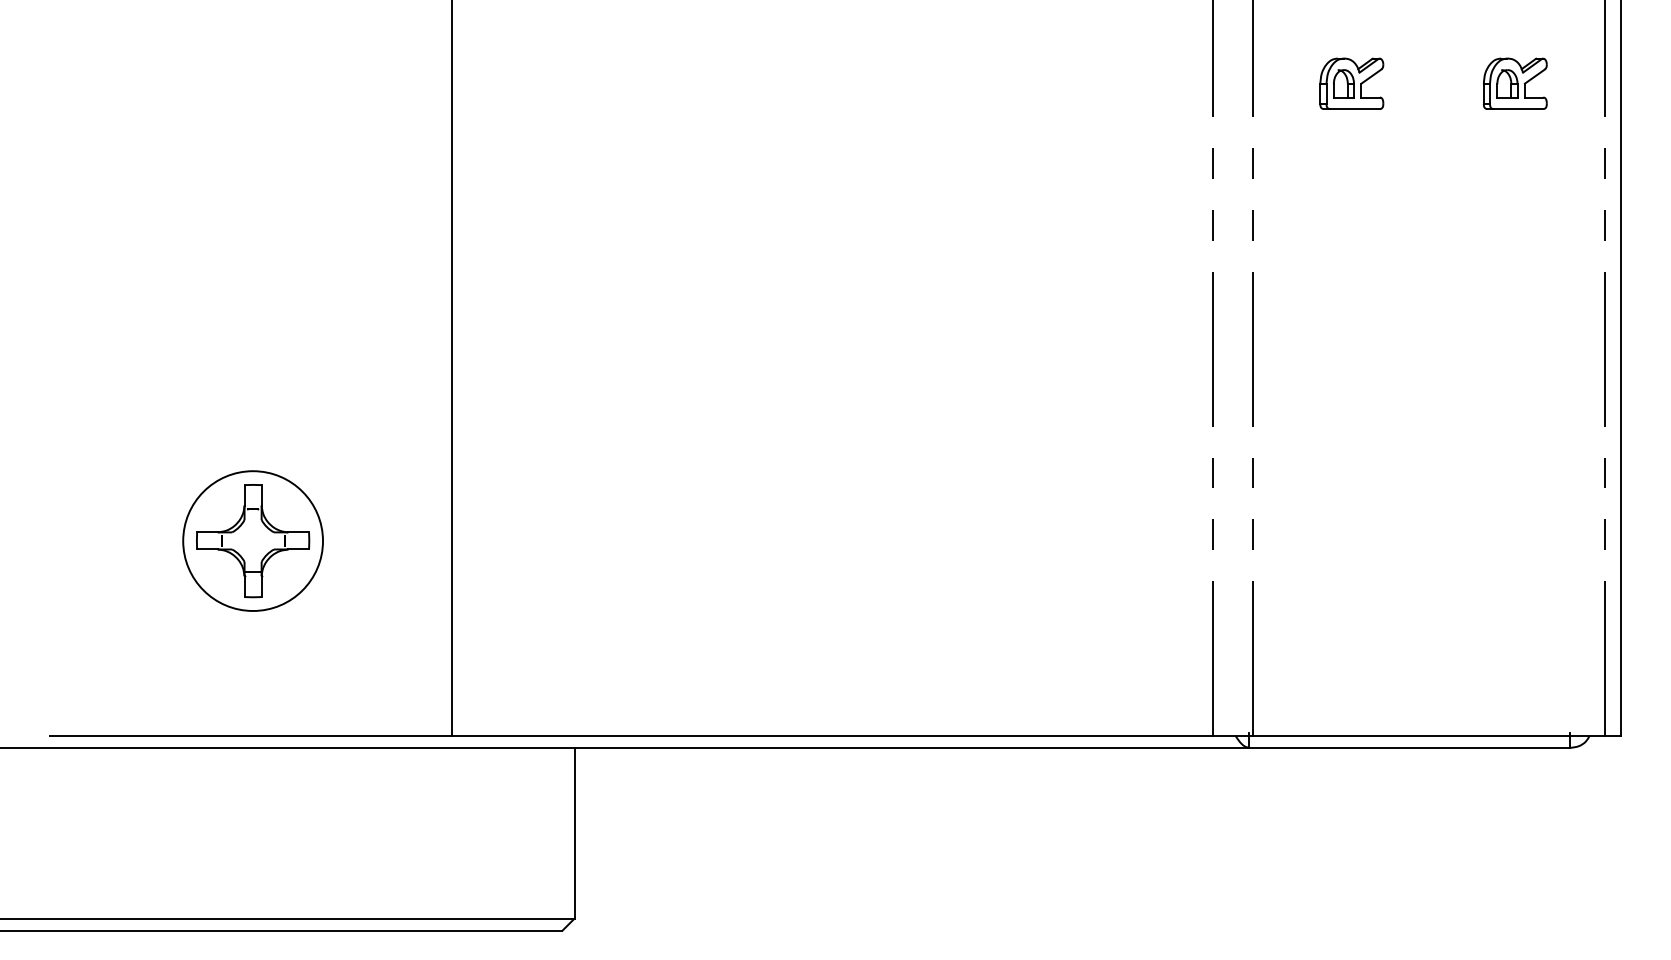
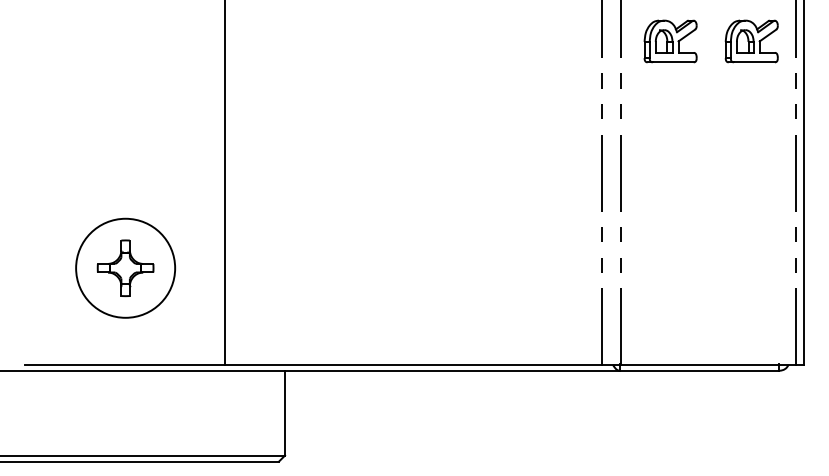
part: (1351, 83) -> (670, 41), size x1.67
part: (1514, 83) -> (751, 41), size x1.67
circle: (252, 539) -> (125, 267), size x1.43

